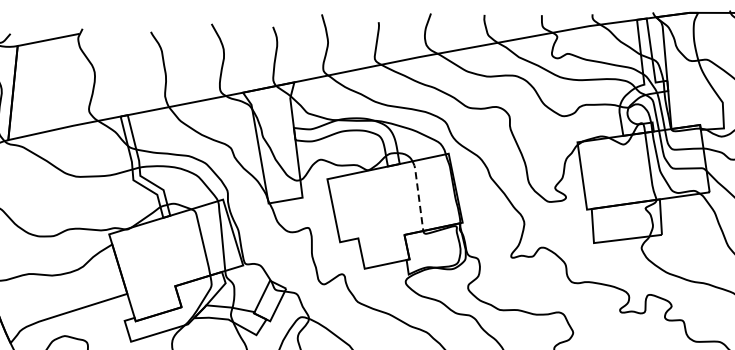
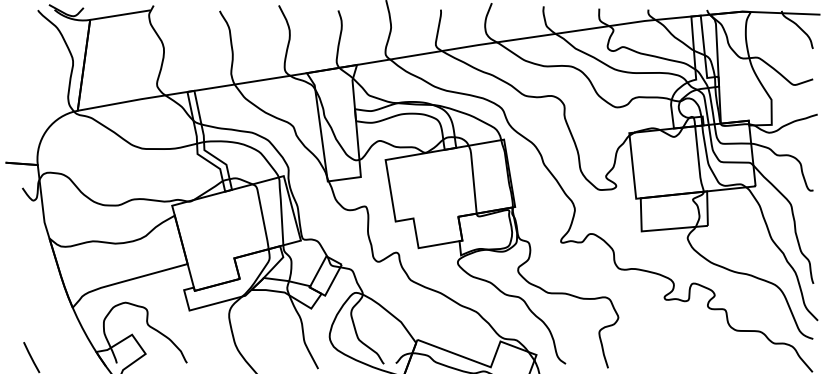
line: (418, 194) -> (473, 178), dashed -> solid

